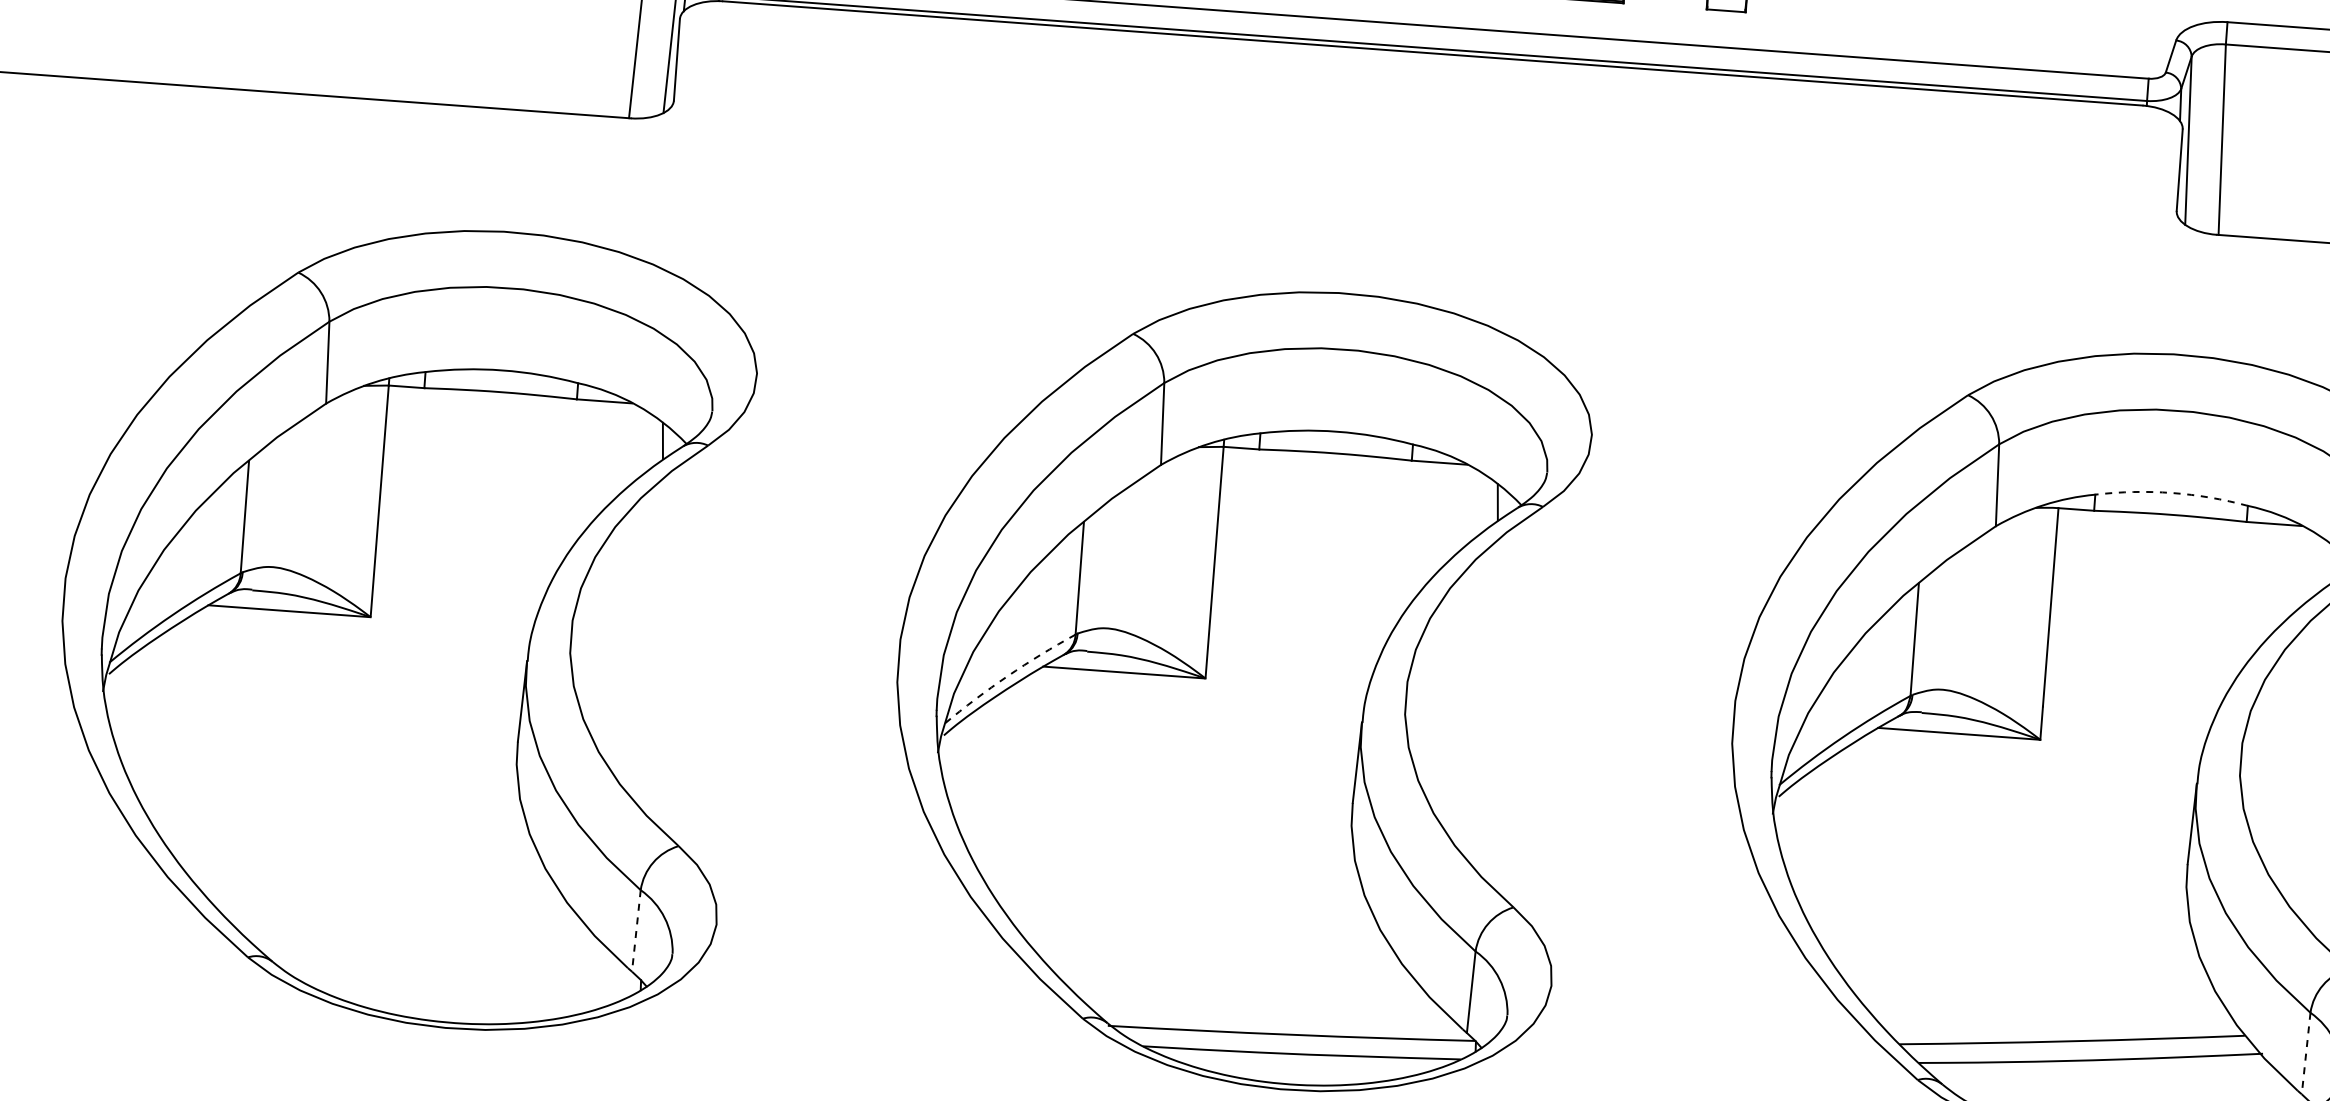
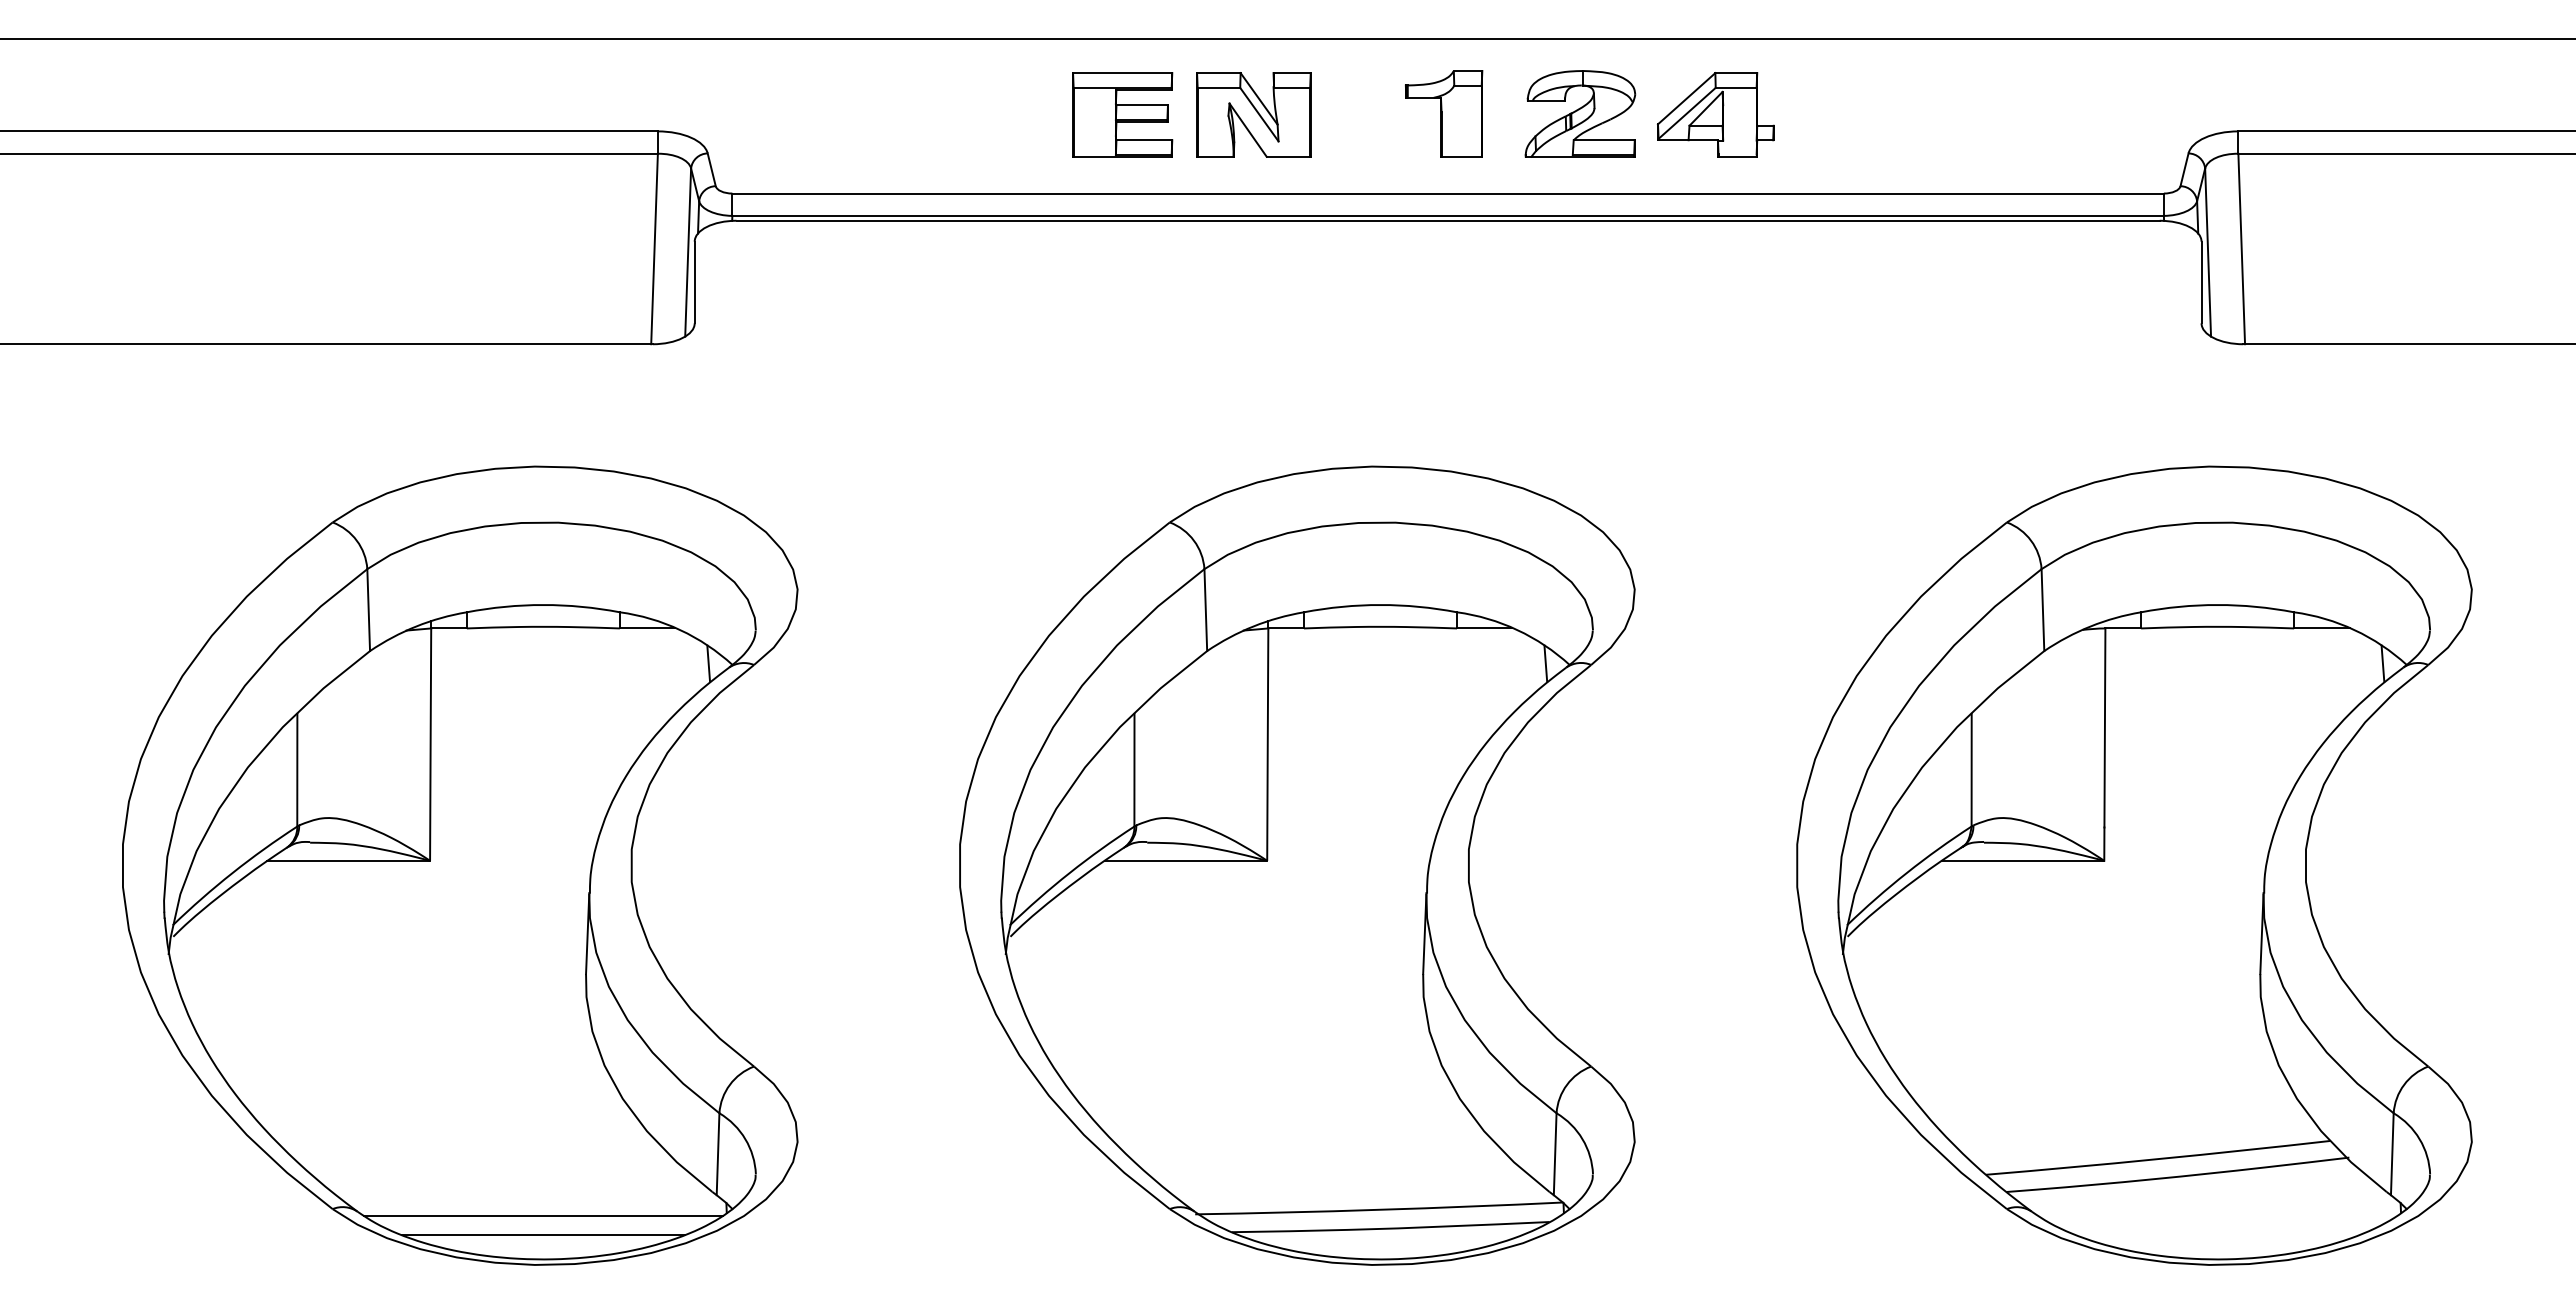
arc: (2171, 493) -> (2217, 605), dashed -> solid
arc: (1007, 675) -> (1069, 872), dashed -> solid
line: (636, 931) -> (718, 1154), dashed -> solid
line: (457, 980) -> (543, 1216), added
line: (455, 999) -> (542, 1235), added
line: (2306, 1053) -> (2392, 1154), dashed -> solid

